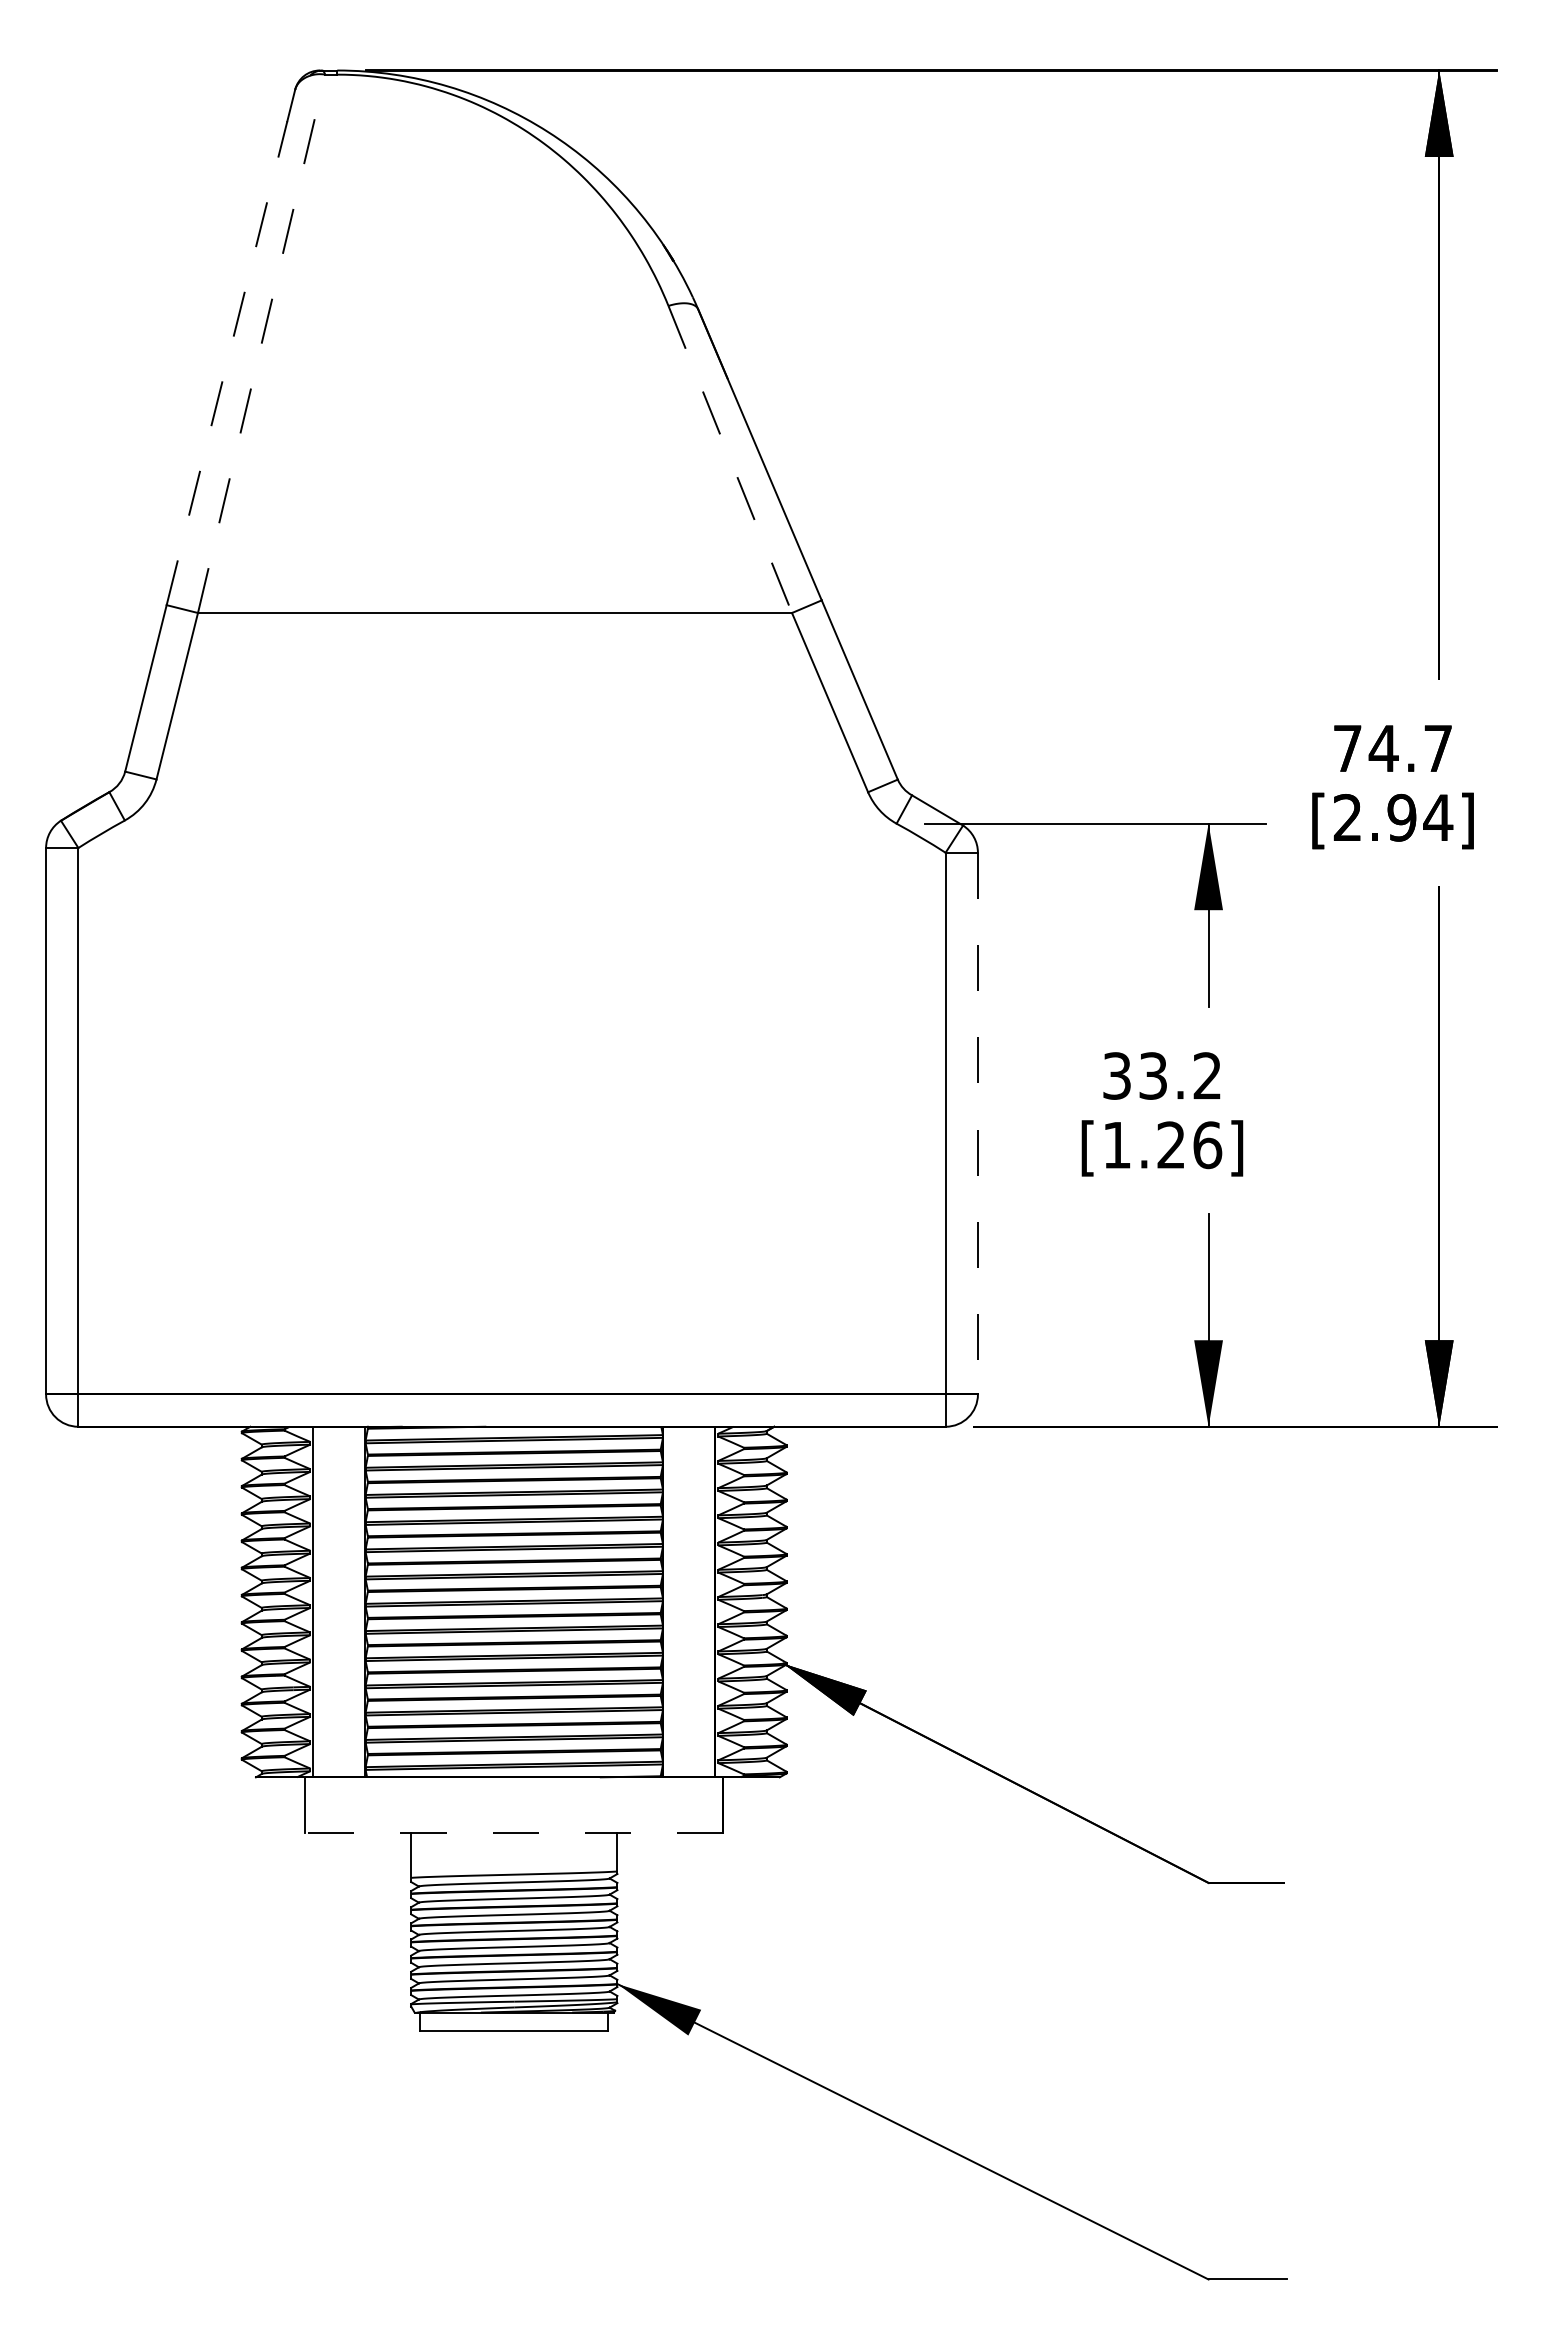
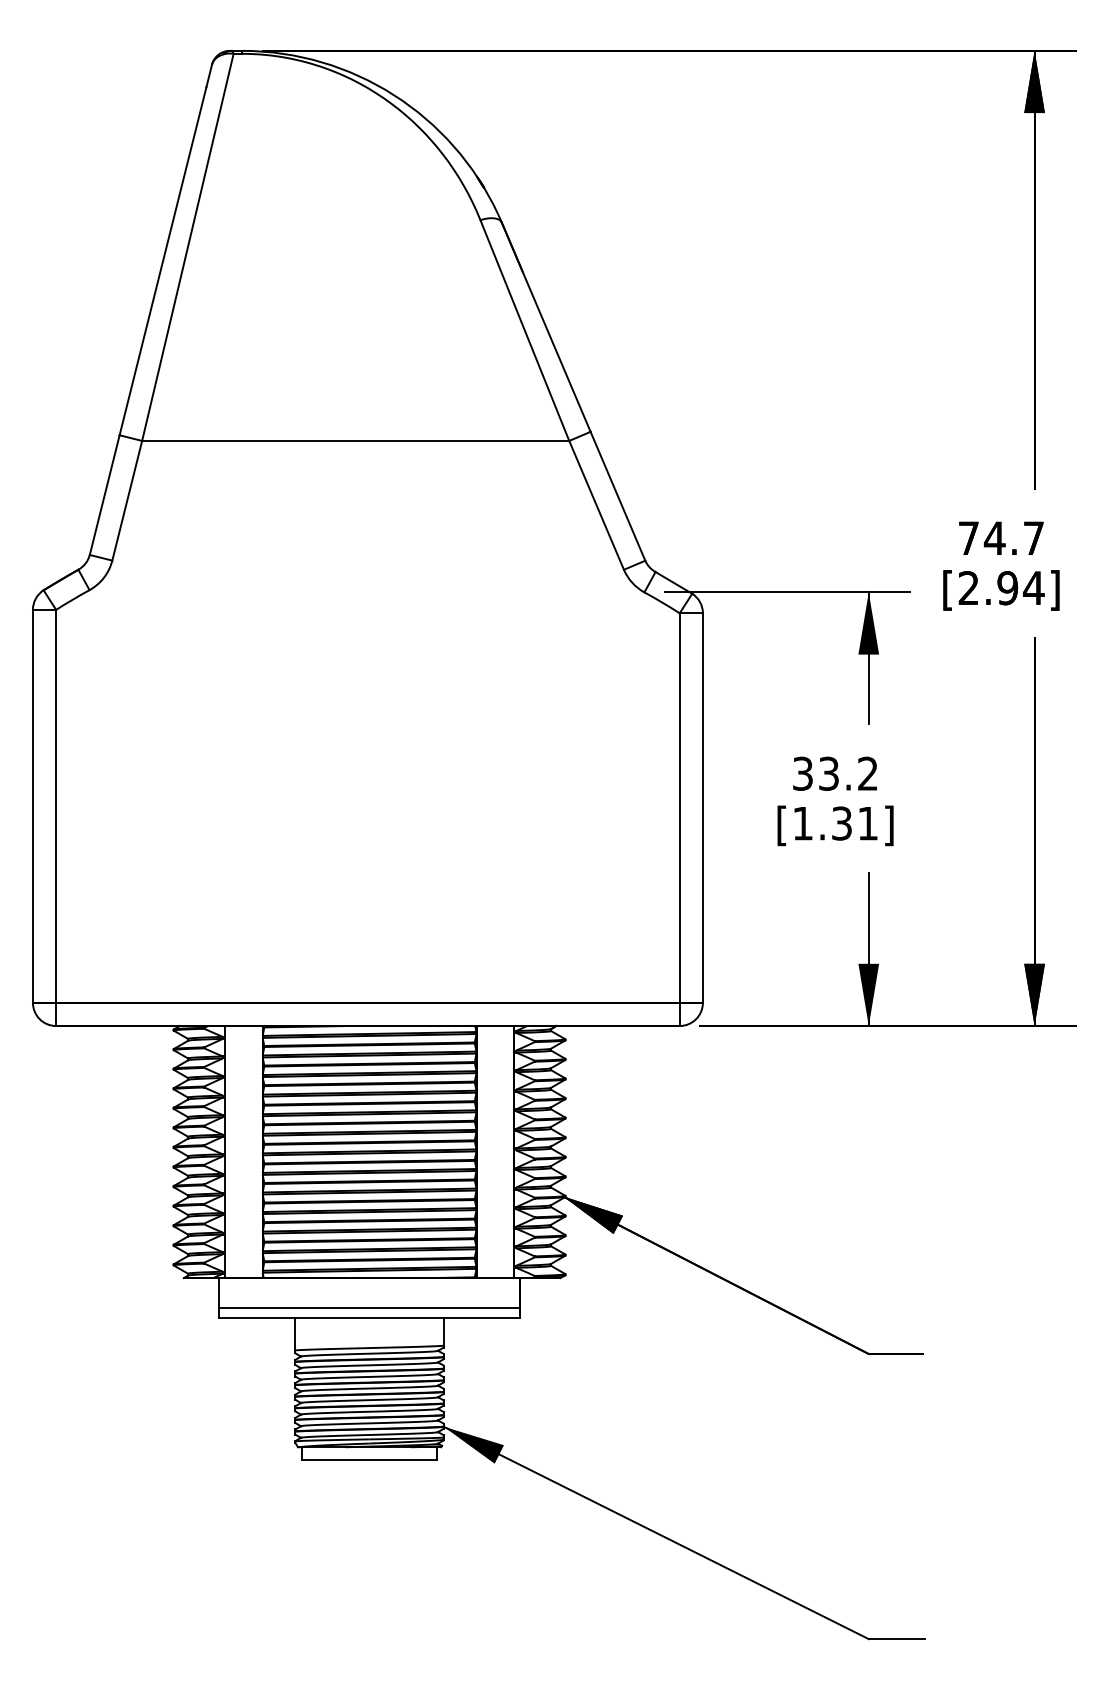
line: (261, 343) -> (187, 247), dashed -> solid
line: (227, 362) -> (163, 260), dashed -> solid
line: (730, 459) -> (525, 330), dashed -> solid
line: (977, 1123) -> (702, 807), dashed -> solid
text: (1189, 1145) -> (855, 823), [1.26] -> [1.31]
line: (514, 1818) -> (369, 1307), added
line: (514, 1832) -> (369, 1317), dashed -> solid

